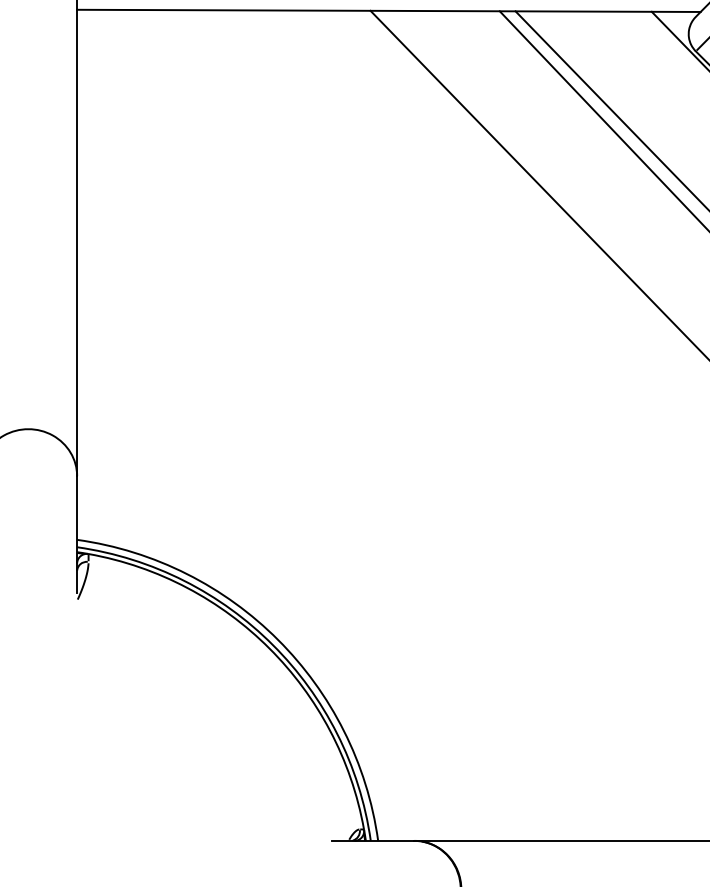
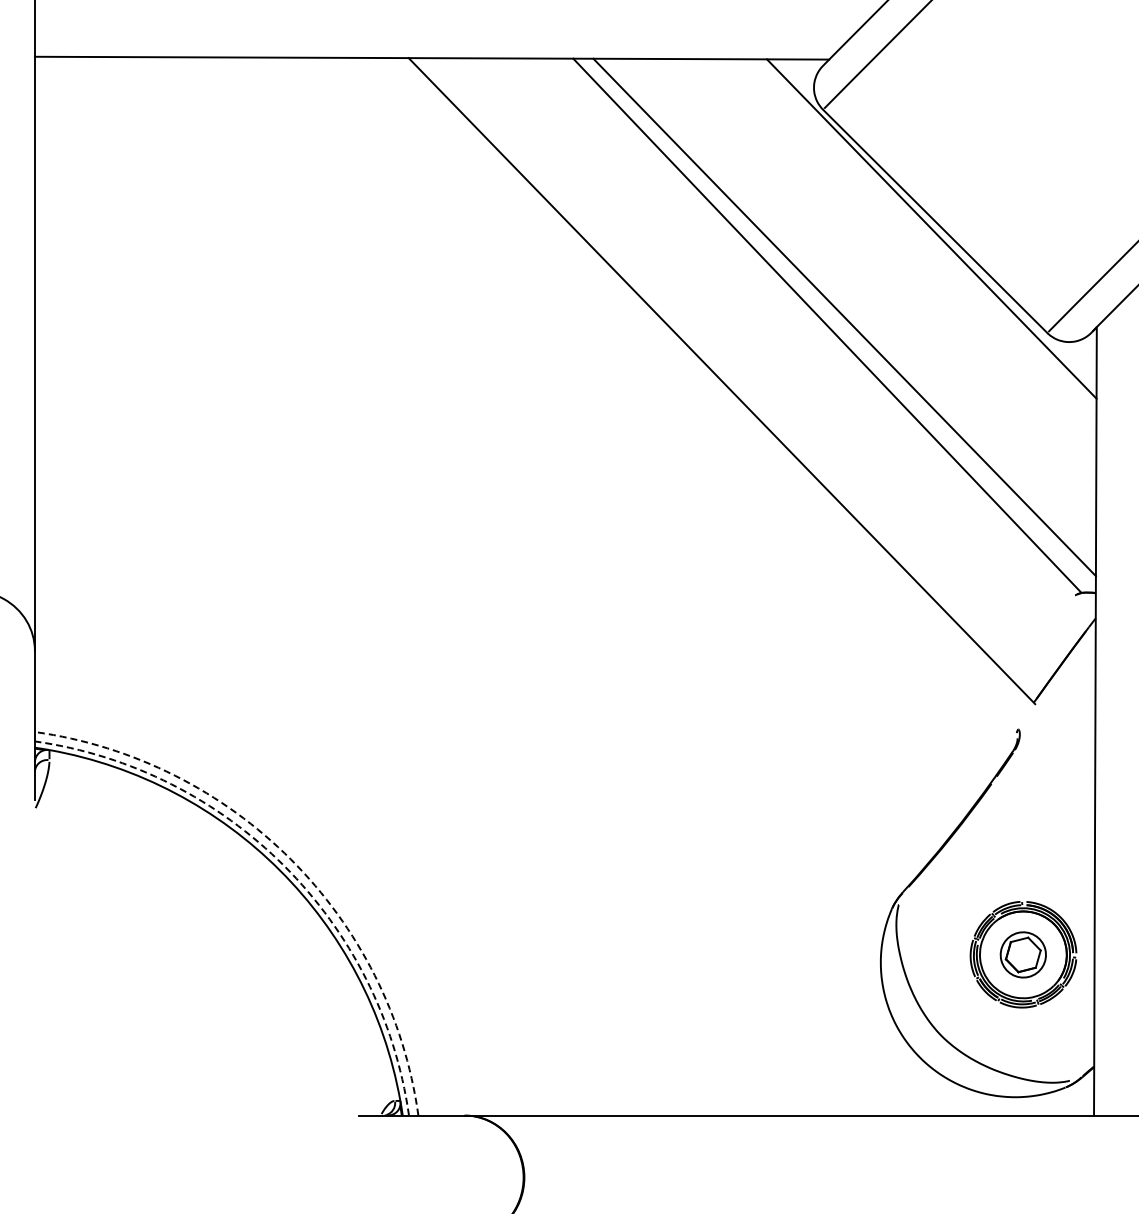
arc: (277, 639) -> (290, 859), solid -> dashed
arc: (273, 645) -> (284, 866), solid -> dashed

